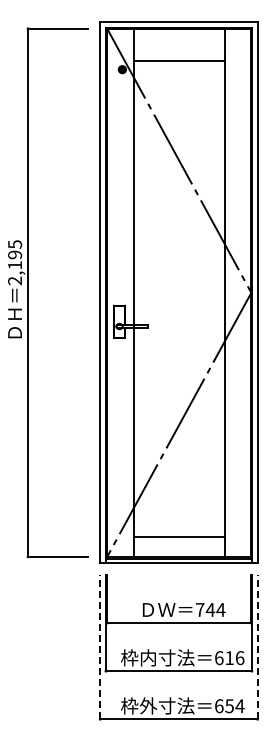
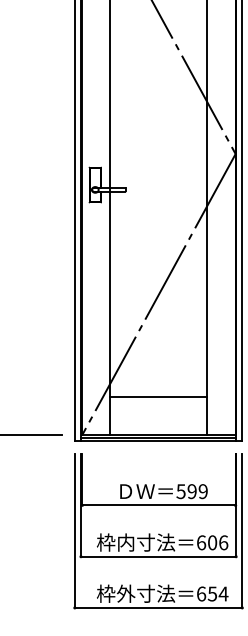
line: (178, 536) -> (158, 396), moved
text: (210, 609) -> (192, 491), 744 -> 599
line: (100, 646) -> (75, 530), dashed -> solid
line: (257, 646) -> (242, 530), dashed -> solid
text: (229, 658) -> (212, 543), 616 -> 606

